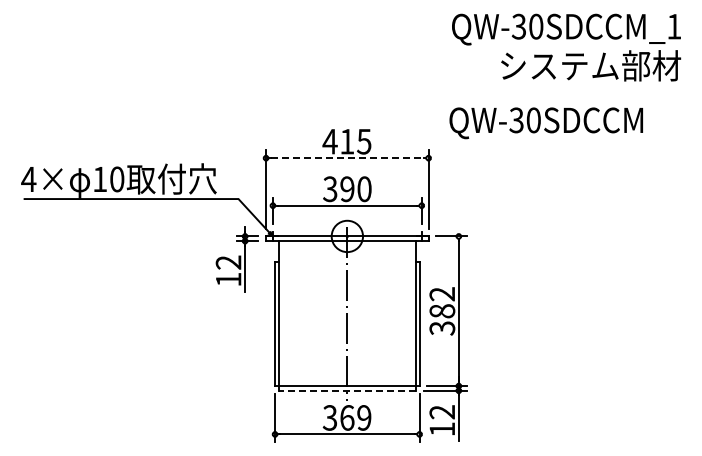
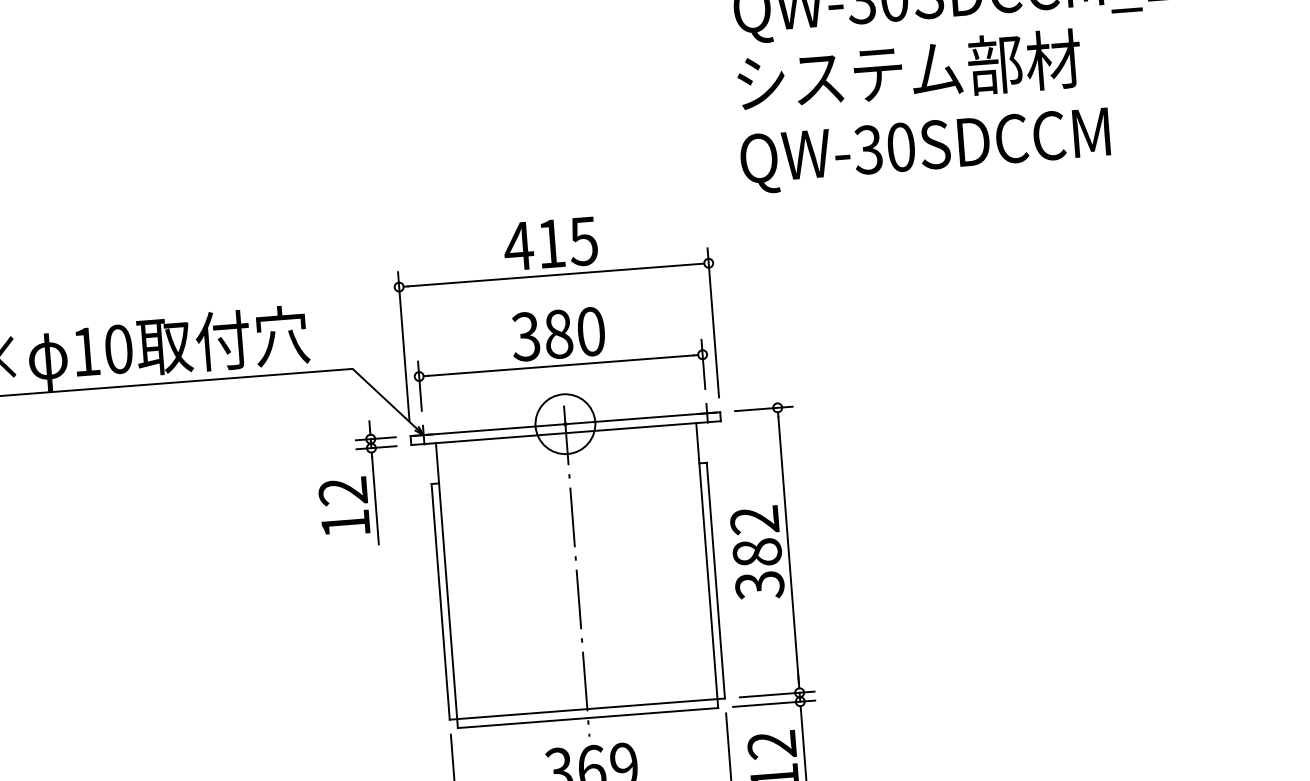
text: (591, 65) -> (910, 70), moved
text: (545, 123) -> (923, 151), moved
line: (347, 158) -> (554, 275), dashed -> solid
text: (347, 189) -> (558, 334), 390 -> 380
line: (346, 390) -> (586, 717), dashed -> solid

